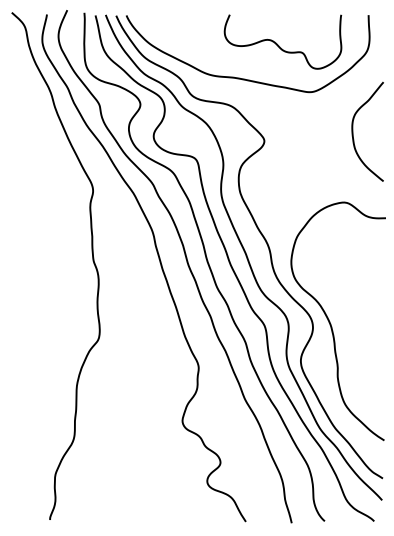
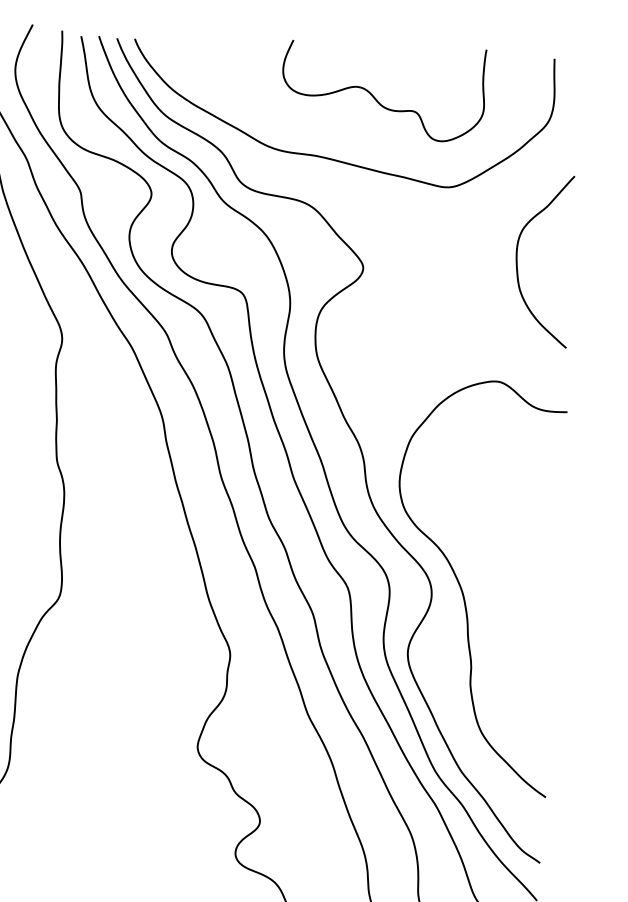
curve: (278, 44) -> (375, 95), moved

